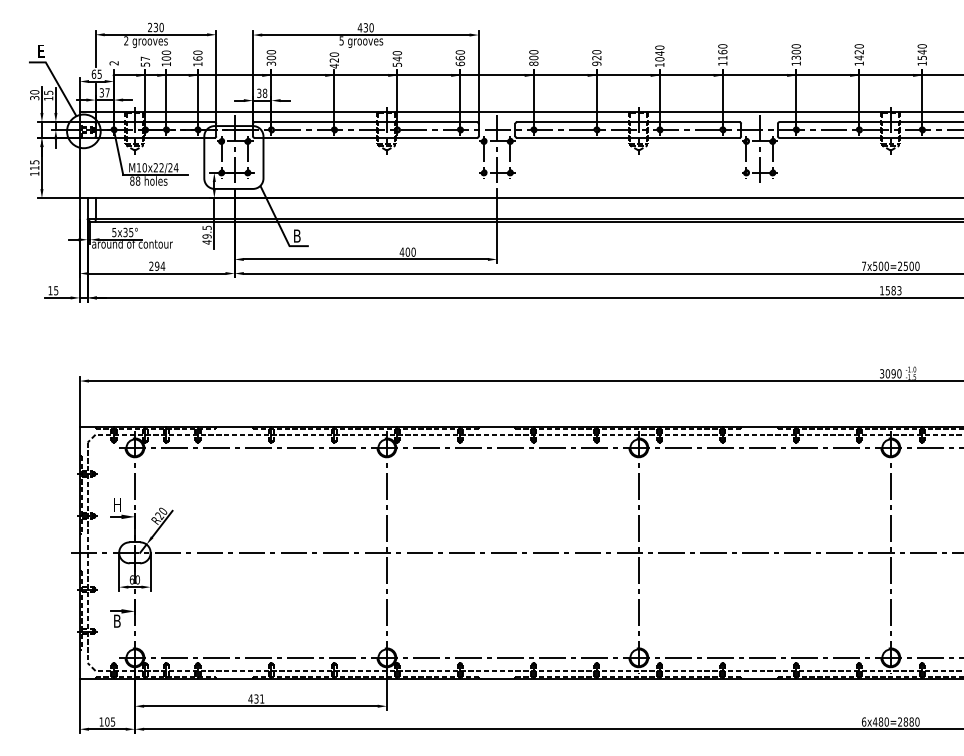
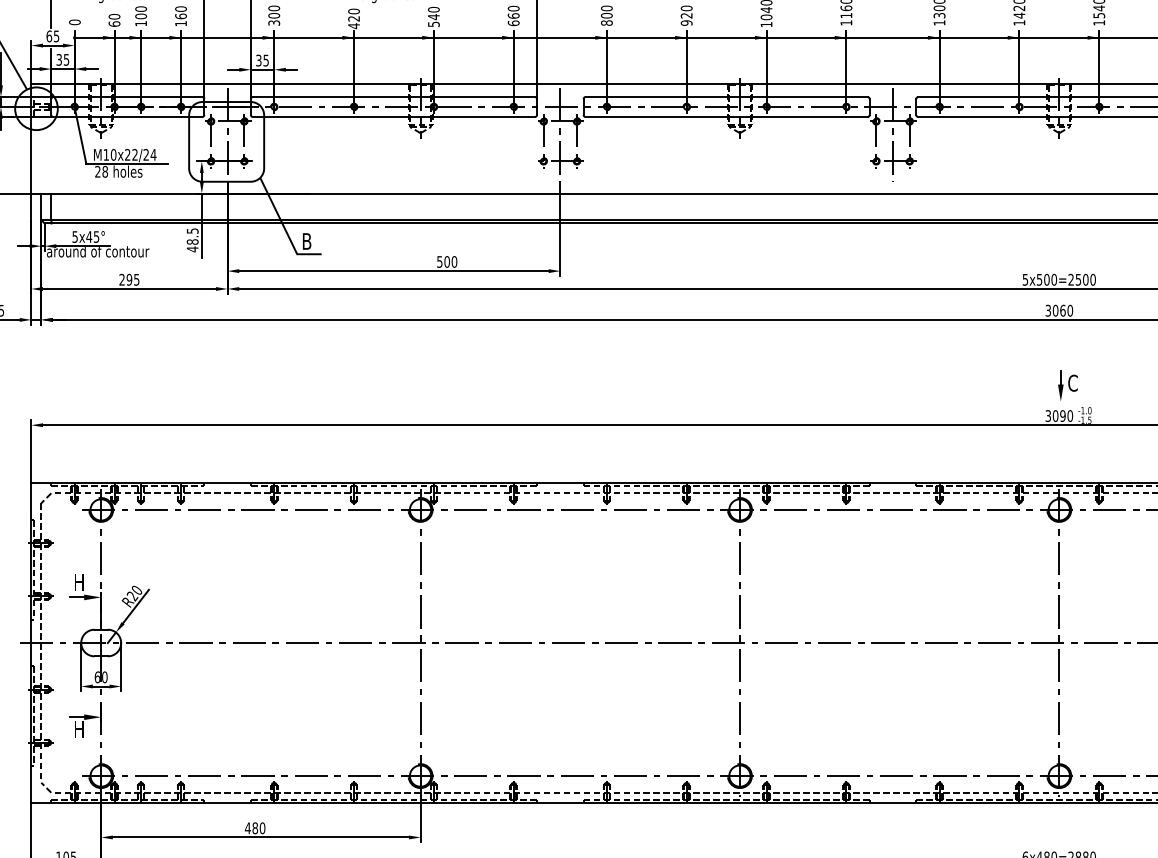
text: (145, 61) -> (114, 20), 57 -> 60
text: (113, 63) -> (74, 22), 2 -> 0
text: (107, 92) -> (66, 59), 37 -> 35
text: (264, 92) -> (265, 59), 38 -> 35
text: (132, 180) -> (98, 171), 88 -> 28
text: (125, 232) -> (89, 236), 5x35° -> 5x45°
text: (206, 236) -> (191, 242), 49.5 -> 48.5
text: (401, 251) -> (439, 261), 400 -> 500
text: (162, 265) -> (136, 278), 294 -> 295
text: (864, 266) -> (1026, 280), 7x500=2500 -> 5x500=2500
text: (890, 290) -> (1058, 310), 1583 -> 3060
part: (897, 349) -> (1067, 385), added
text: (117, 620) -> (79, 728), B -> H
text: (259, 698) -> (259, 827), 431 -> 480

